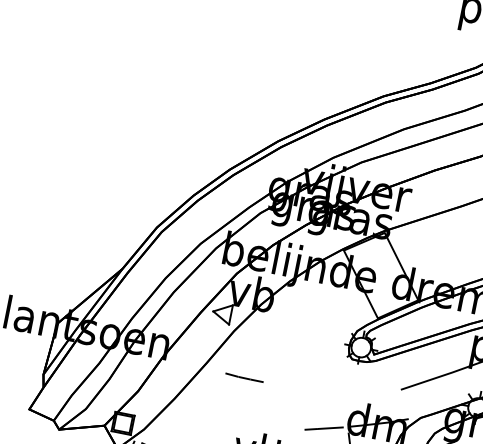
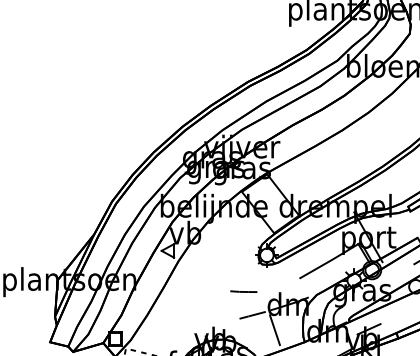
line: (244, 377) -> (243, 291), moved

